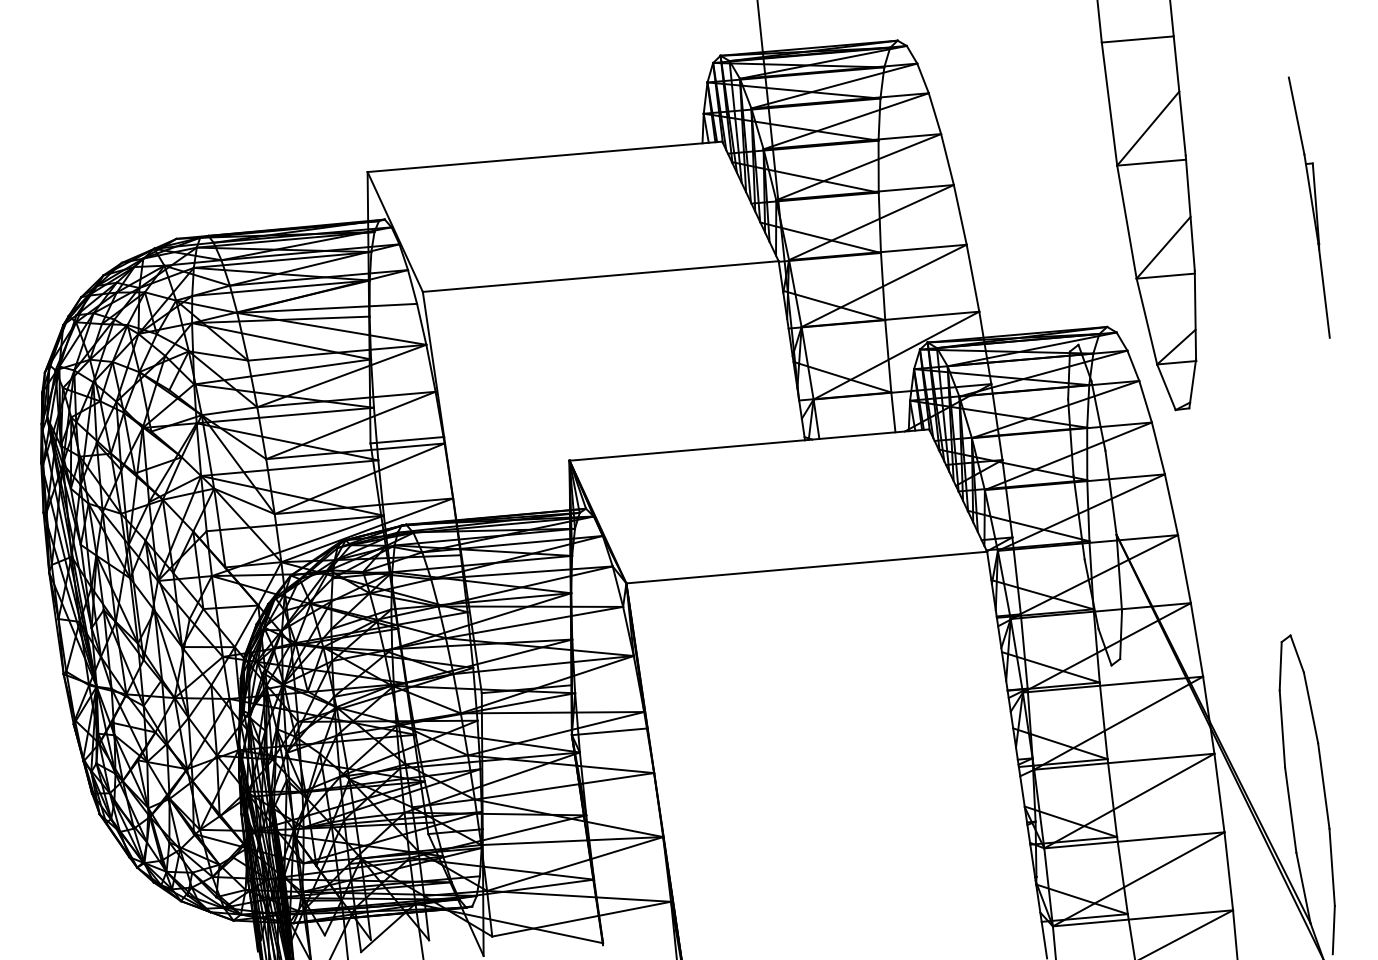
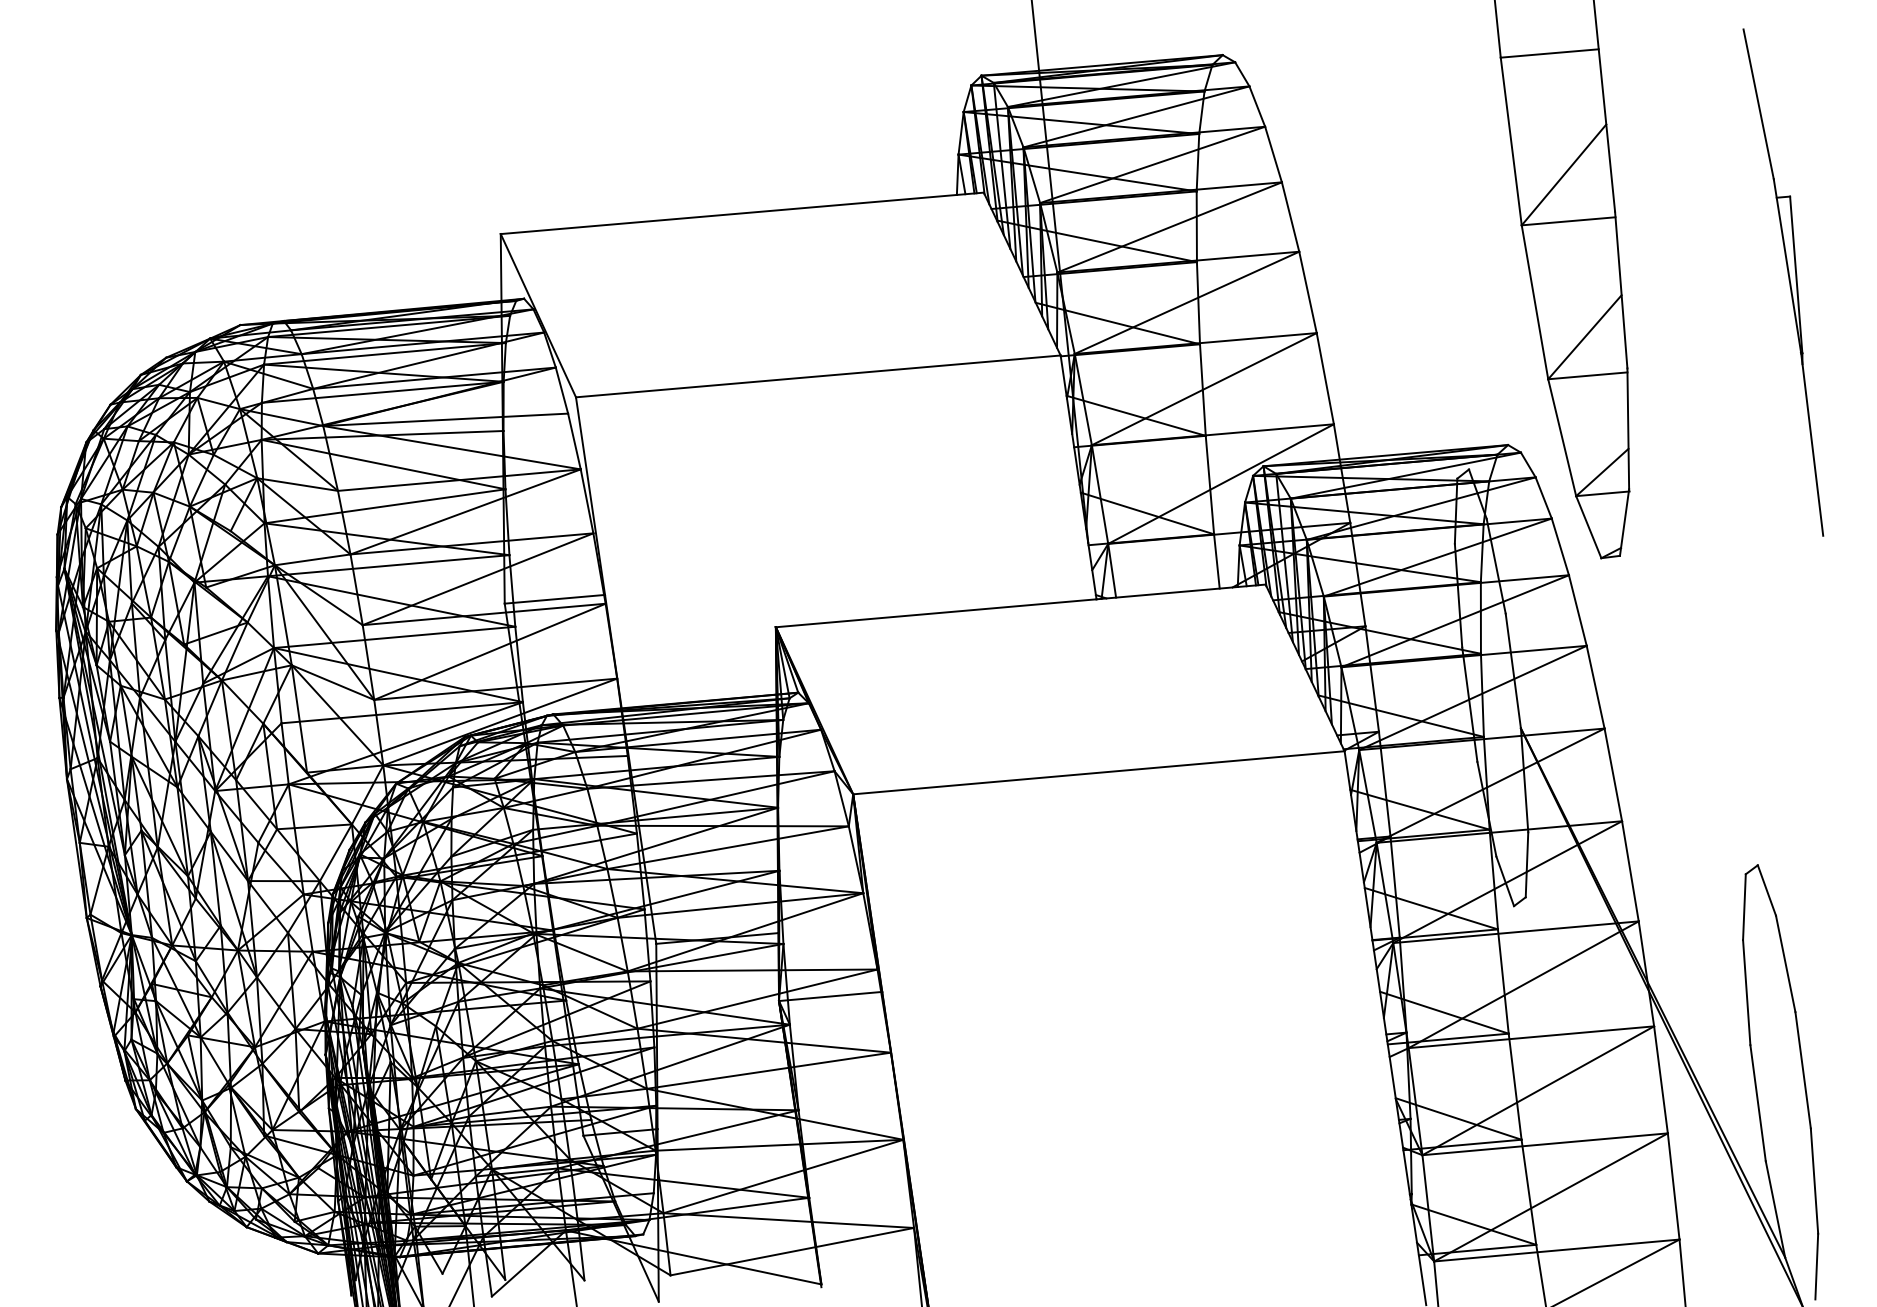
part: (1309, 207) -> (1783, 282), size x1.43

